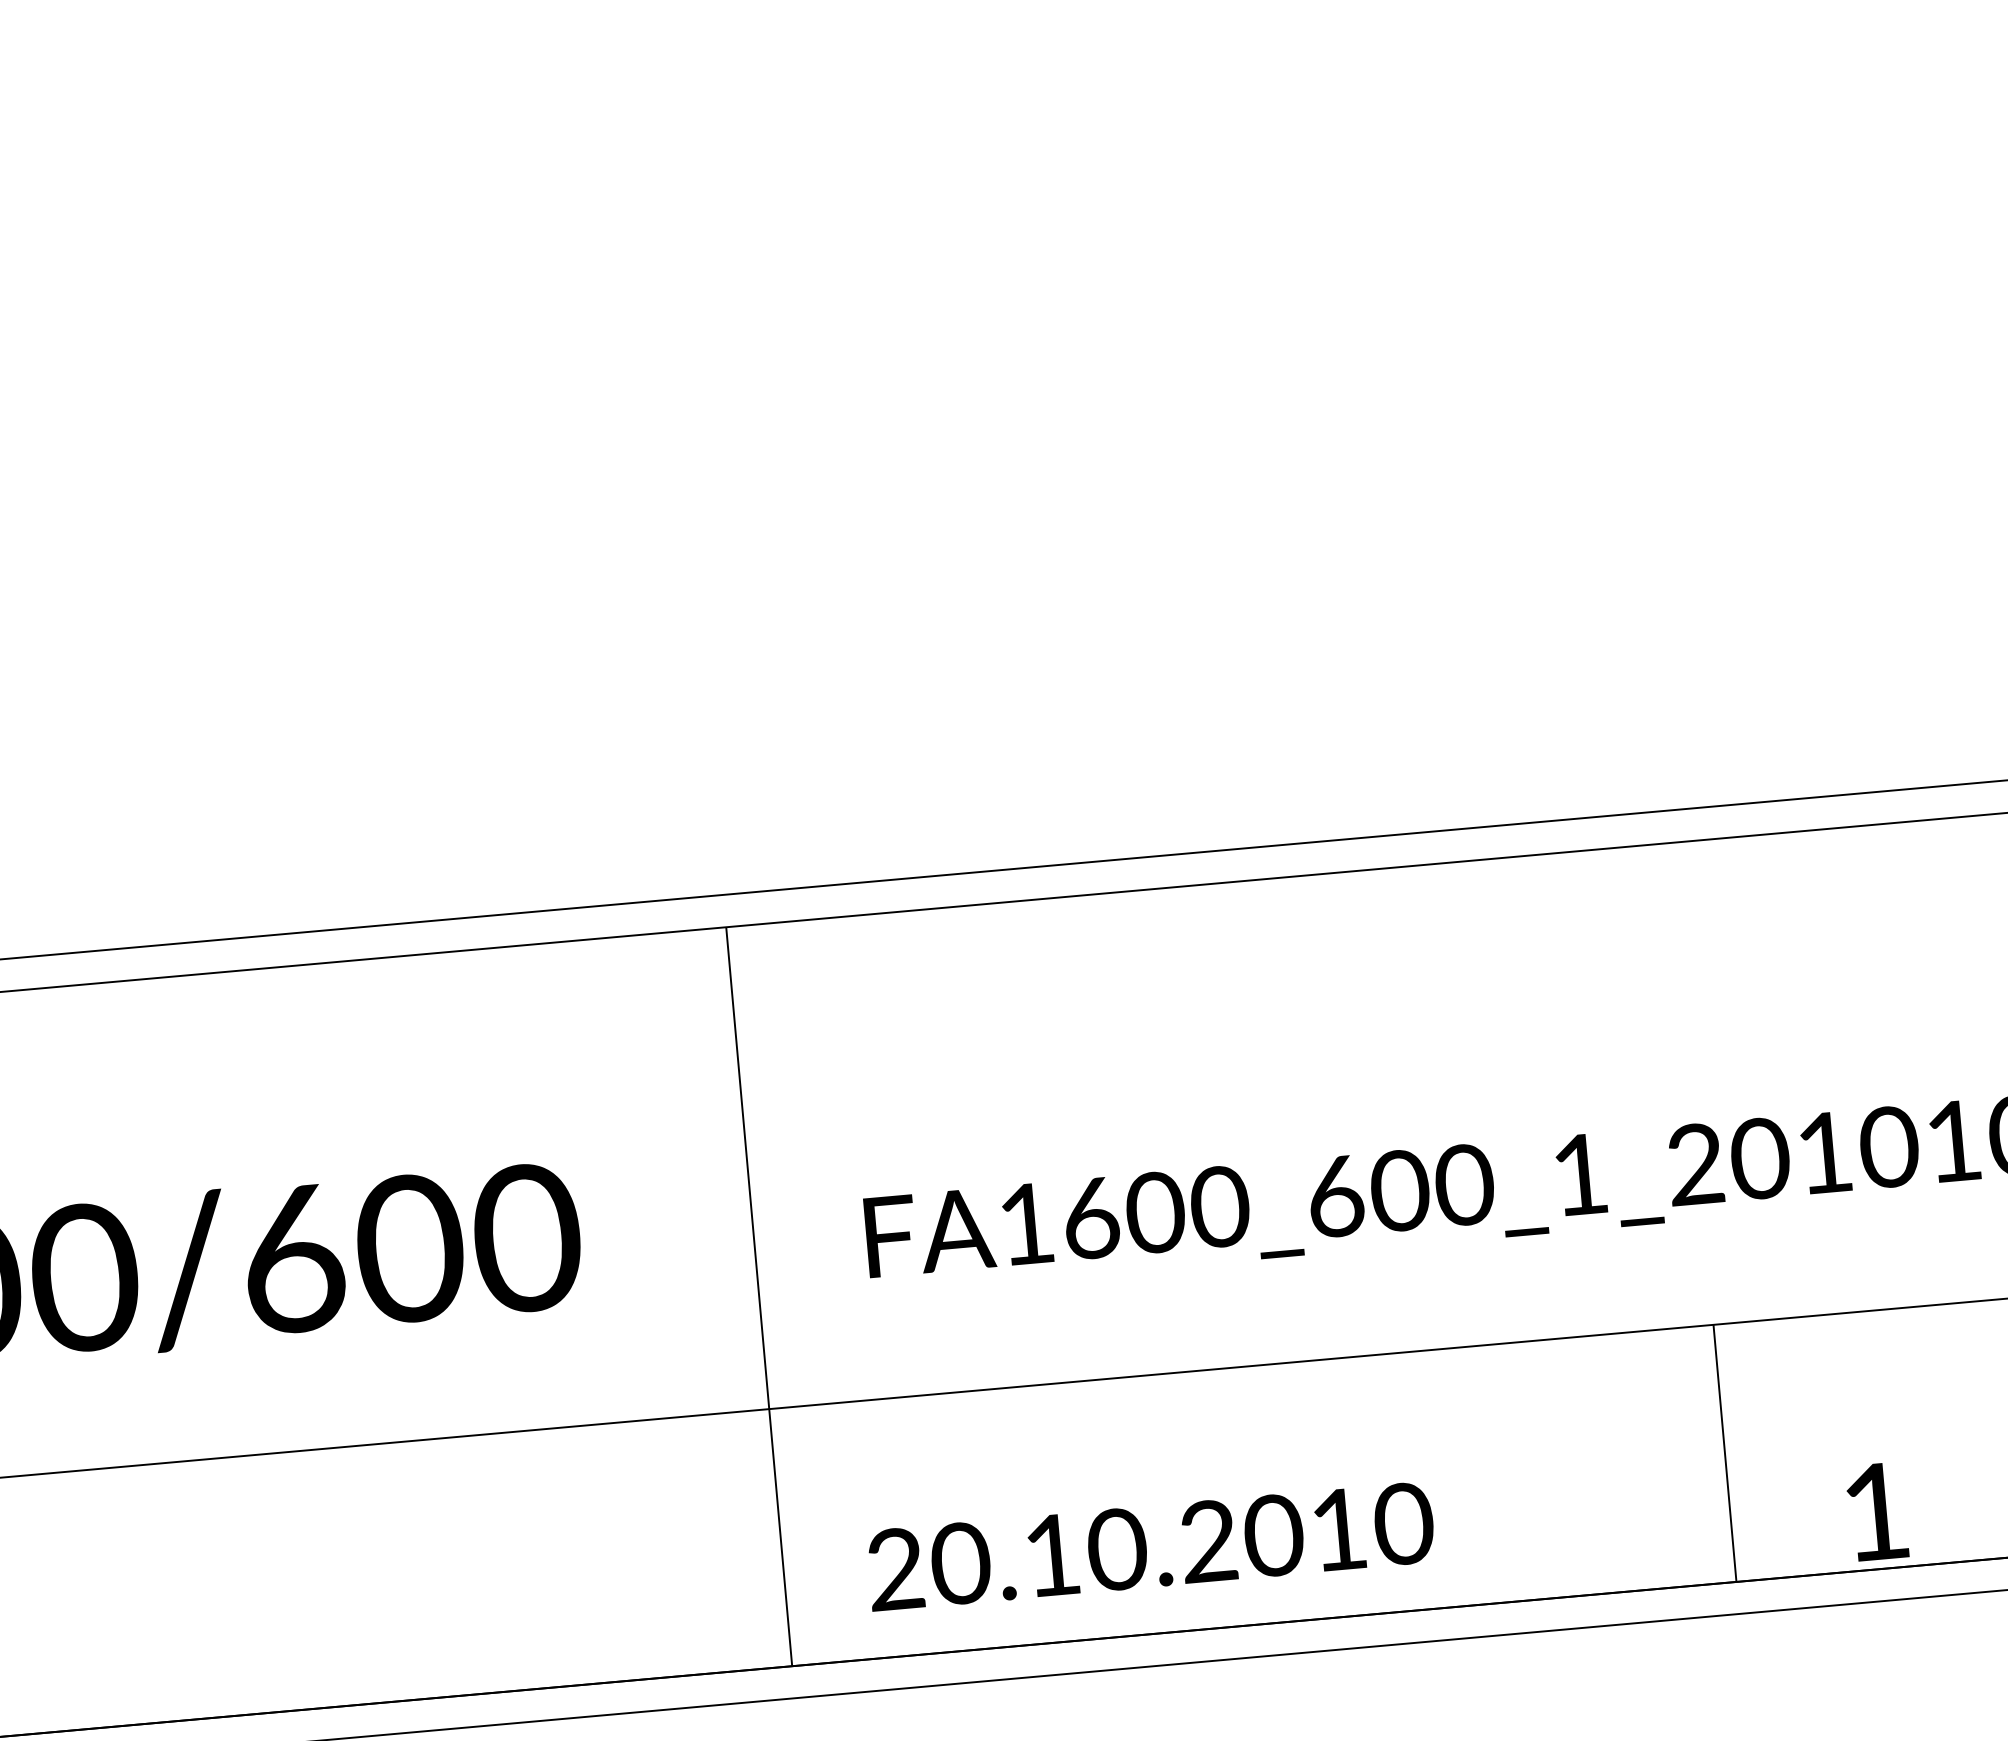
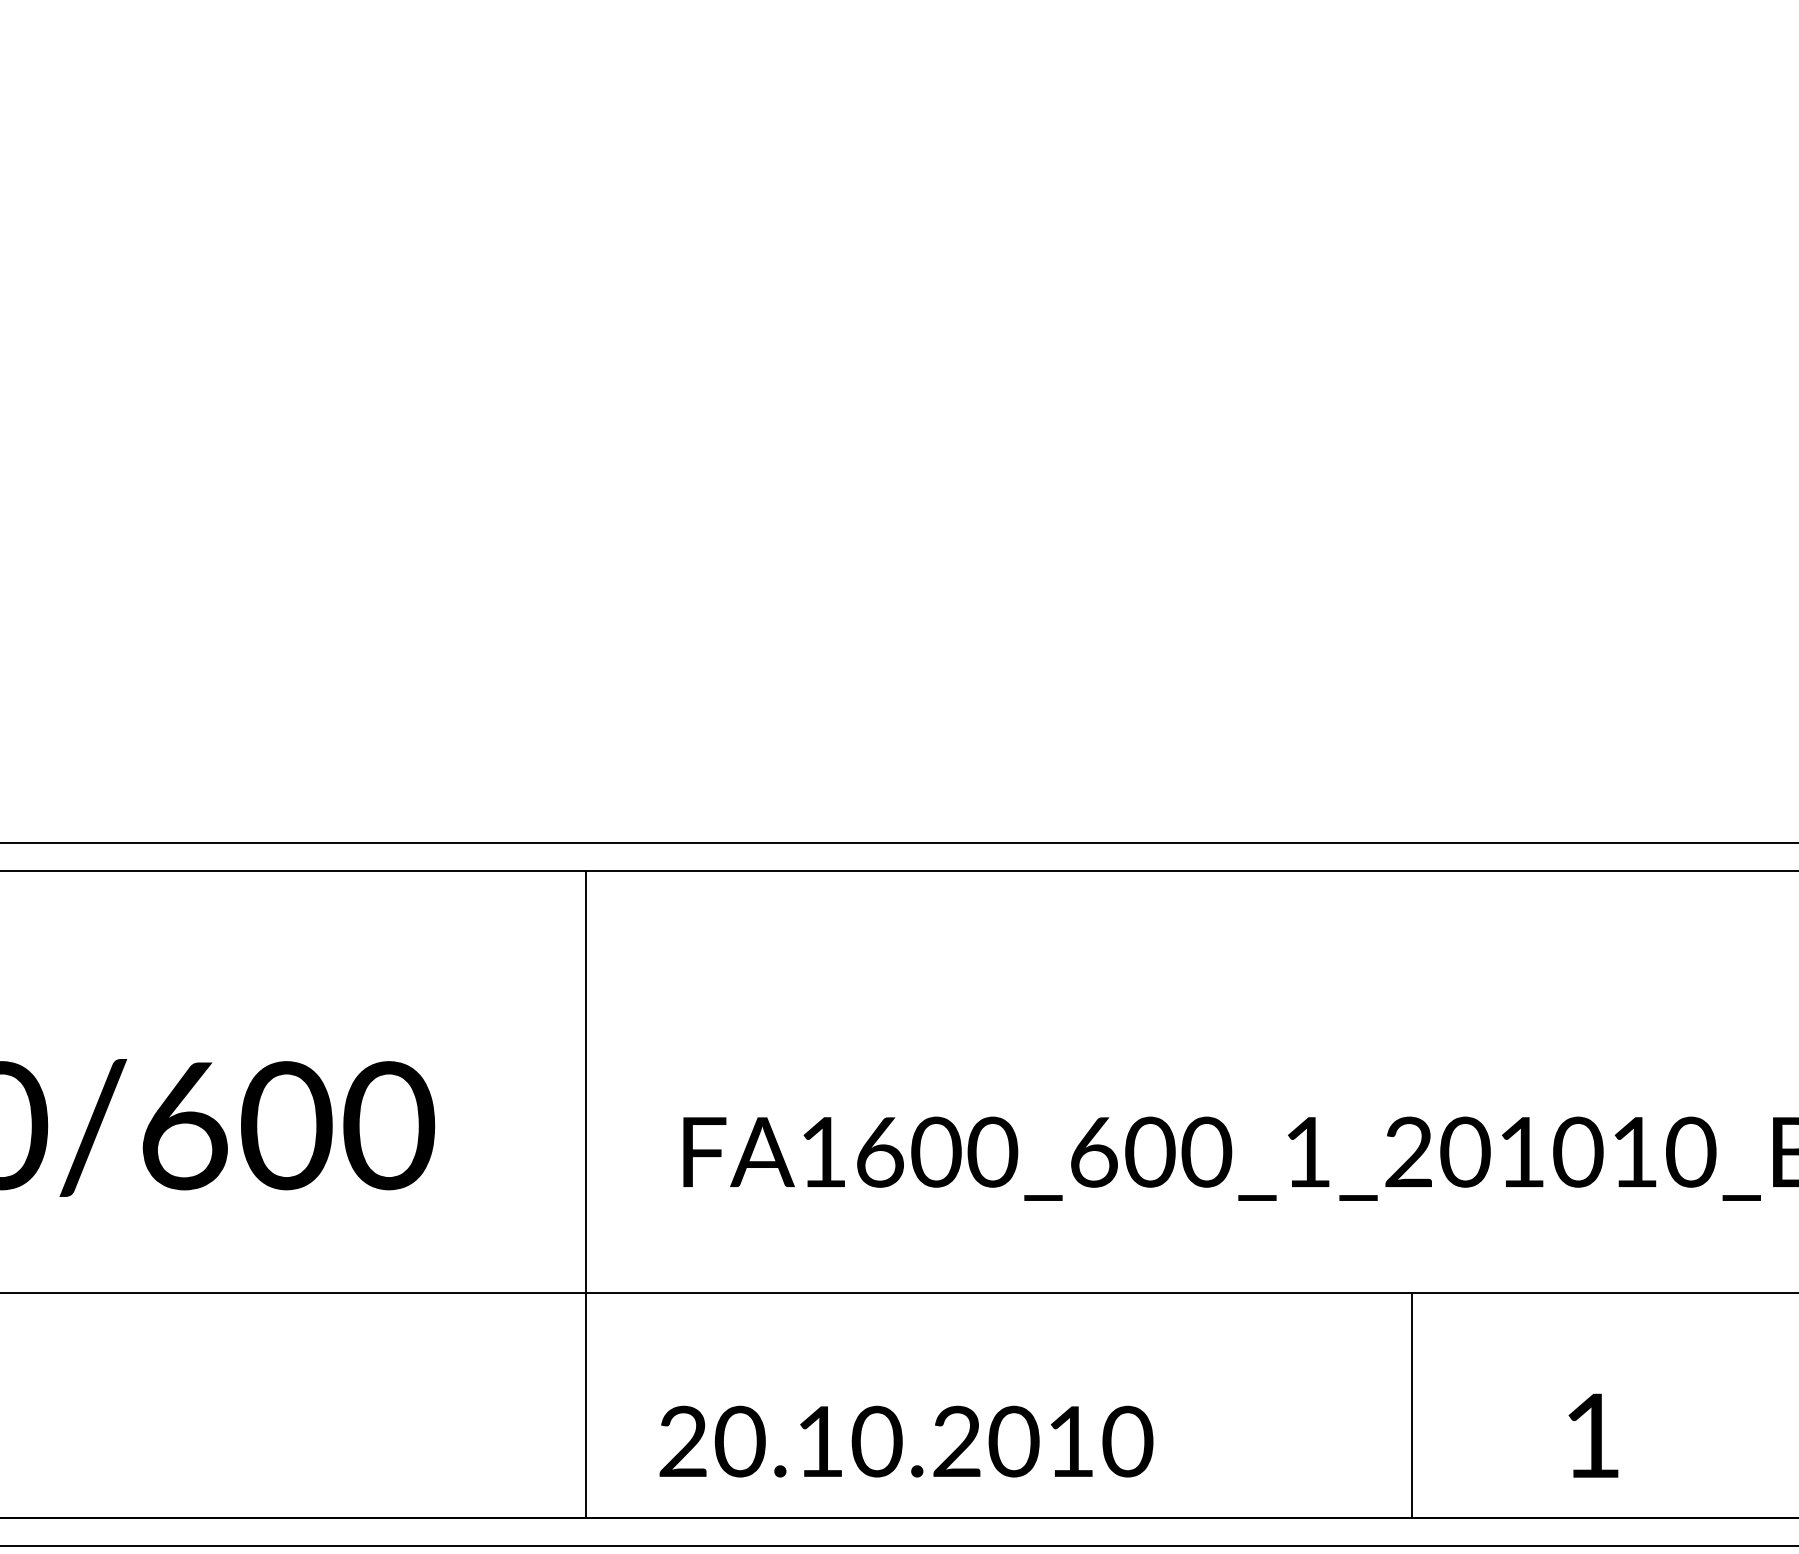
text: (1877, 1511) -> (1593, 1435), moved

